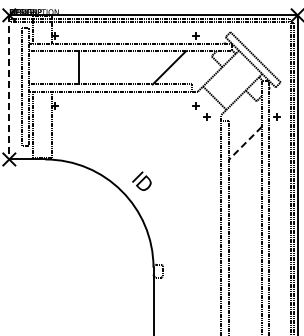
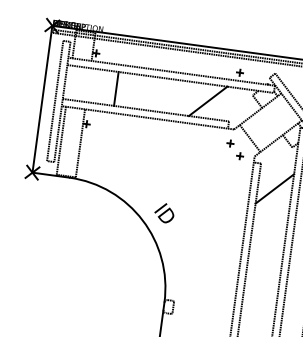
line: (9, 87) -> (42, 99), dashed -> solid
line: (245, 143) -> (275, 188), dashed -> solid

